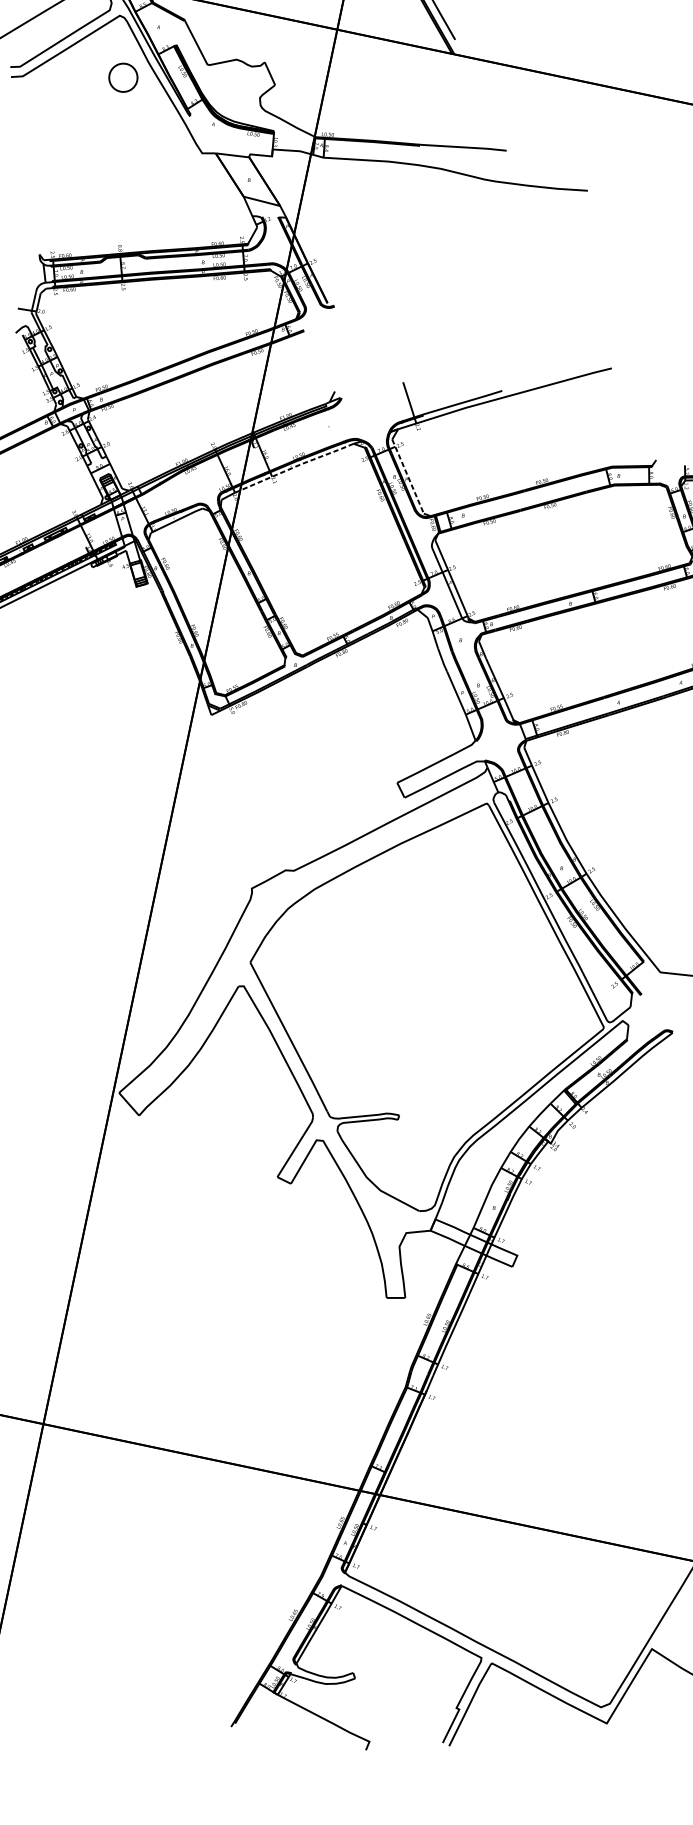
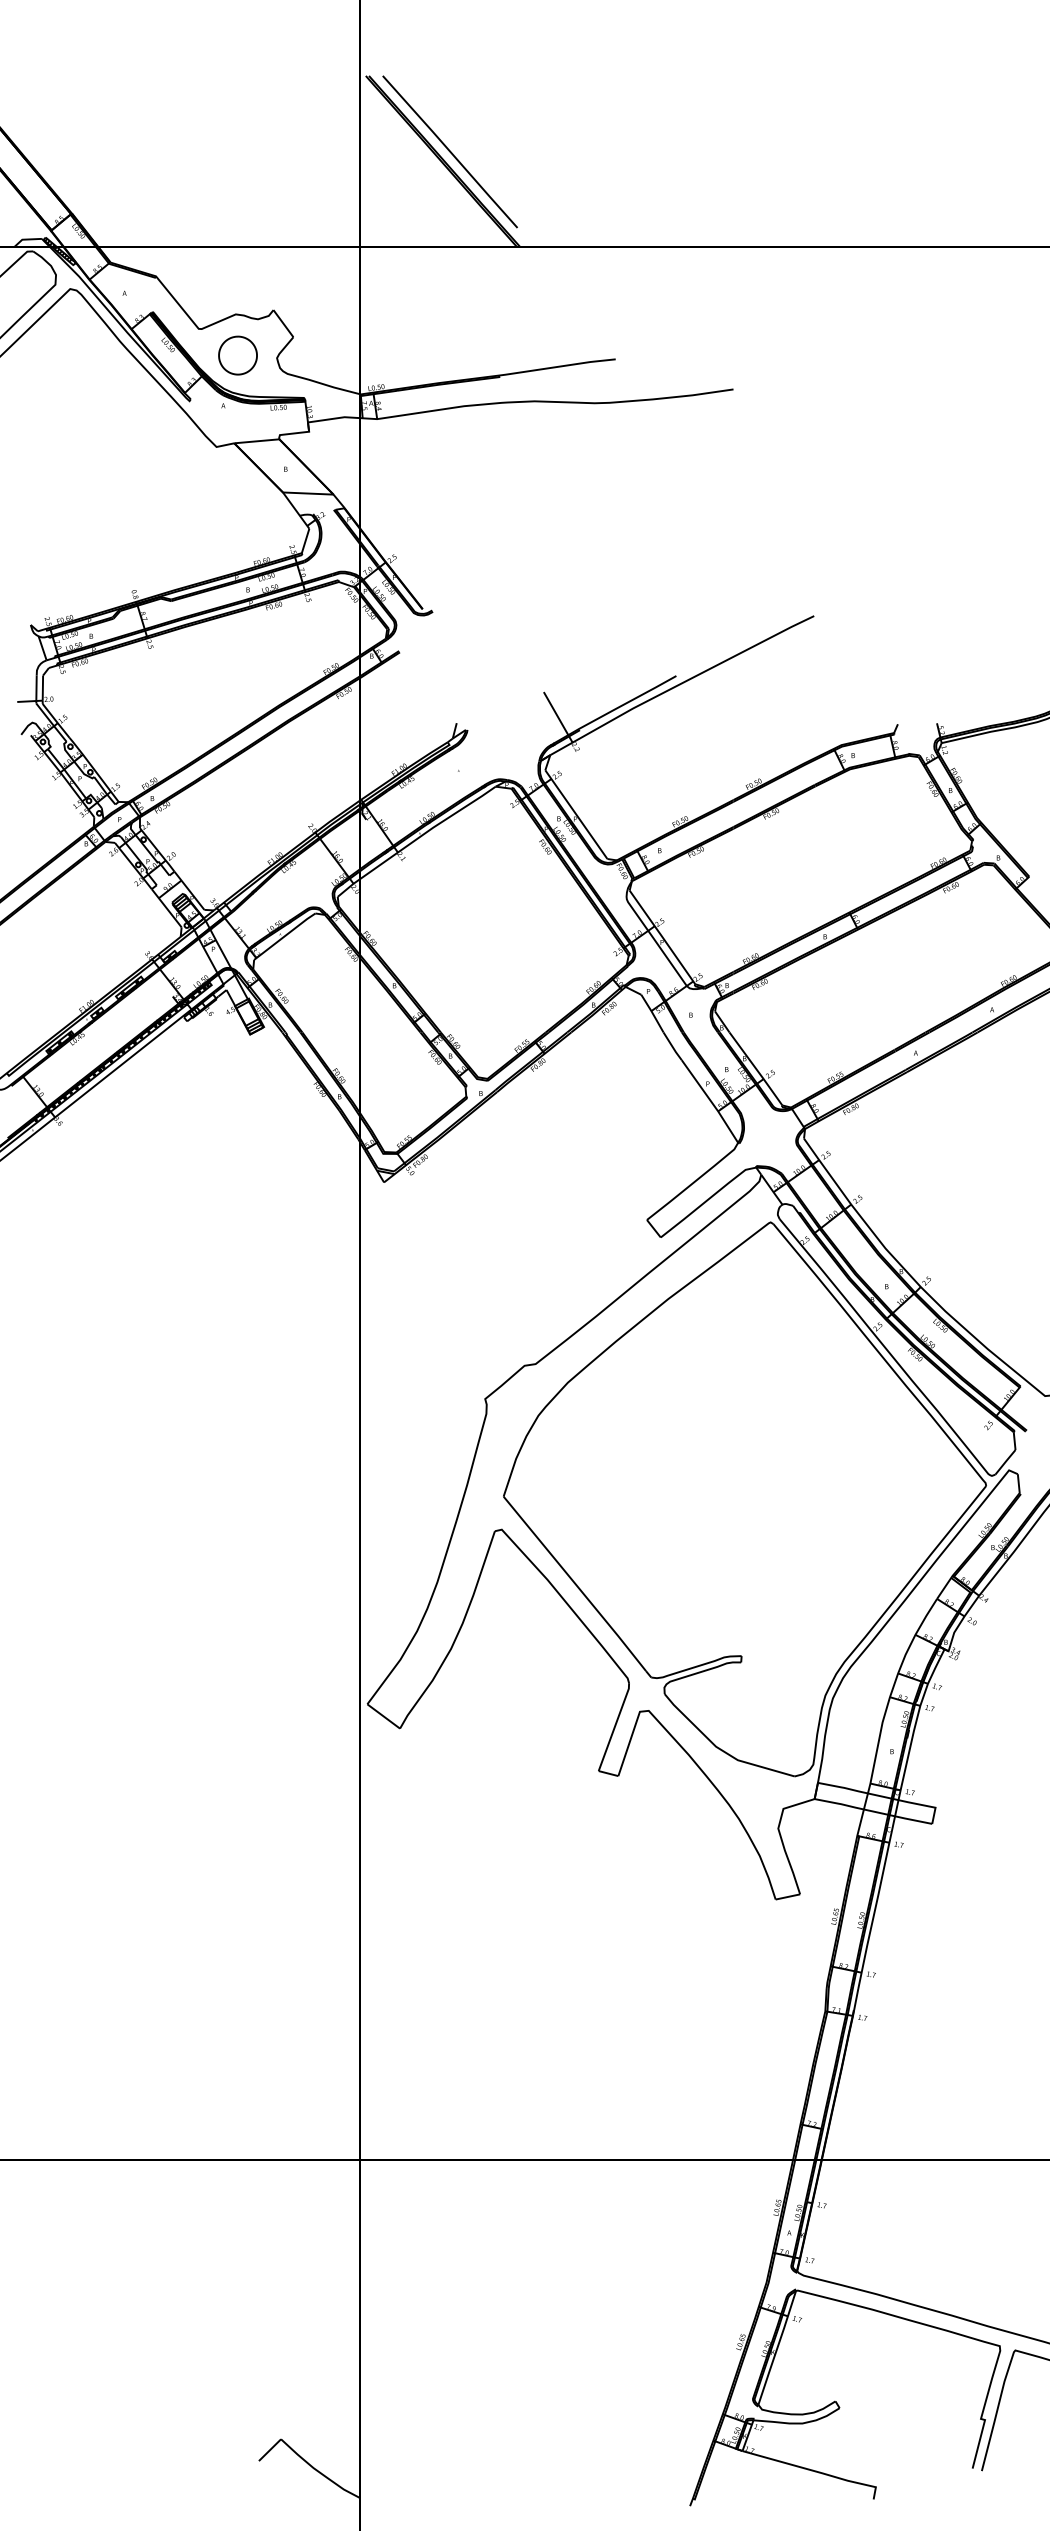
part: (123, 77) -> (237, 355), moved
line: (296, 465) -> (427, 831), dashed -> solid
line: (408, 476) -> (576, 814), dashed -> solid

